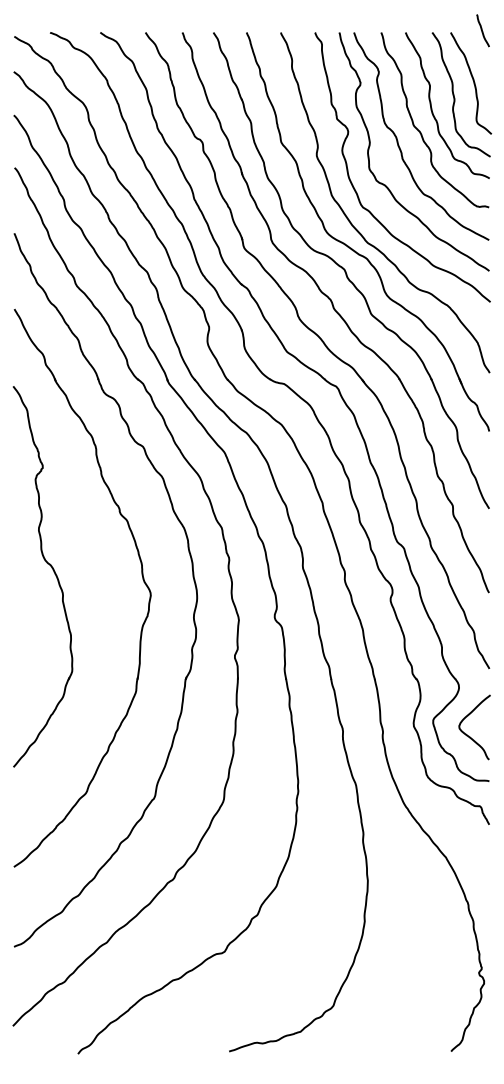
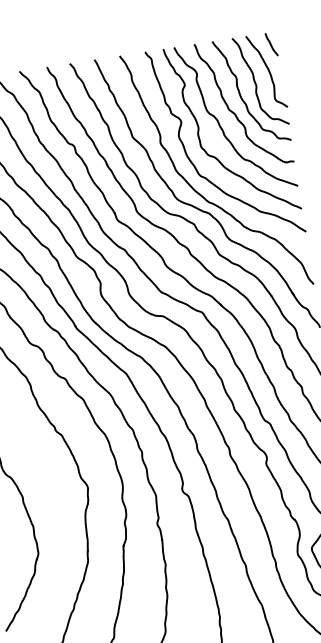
curve: (482, 30) -> (271, 44), moved

